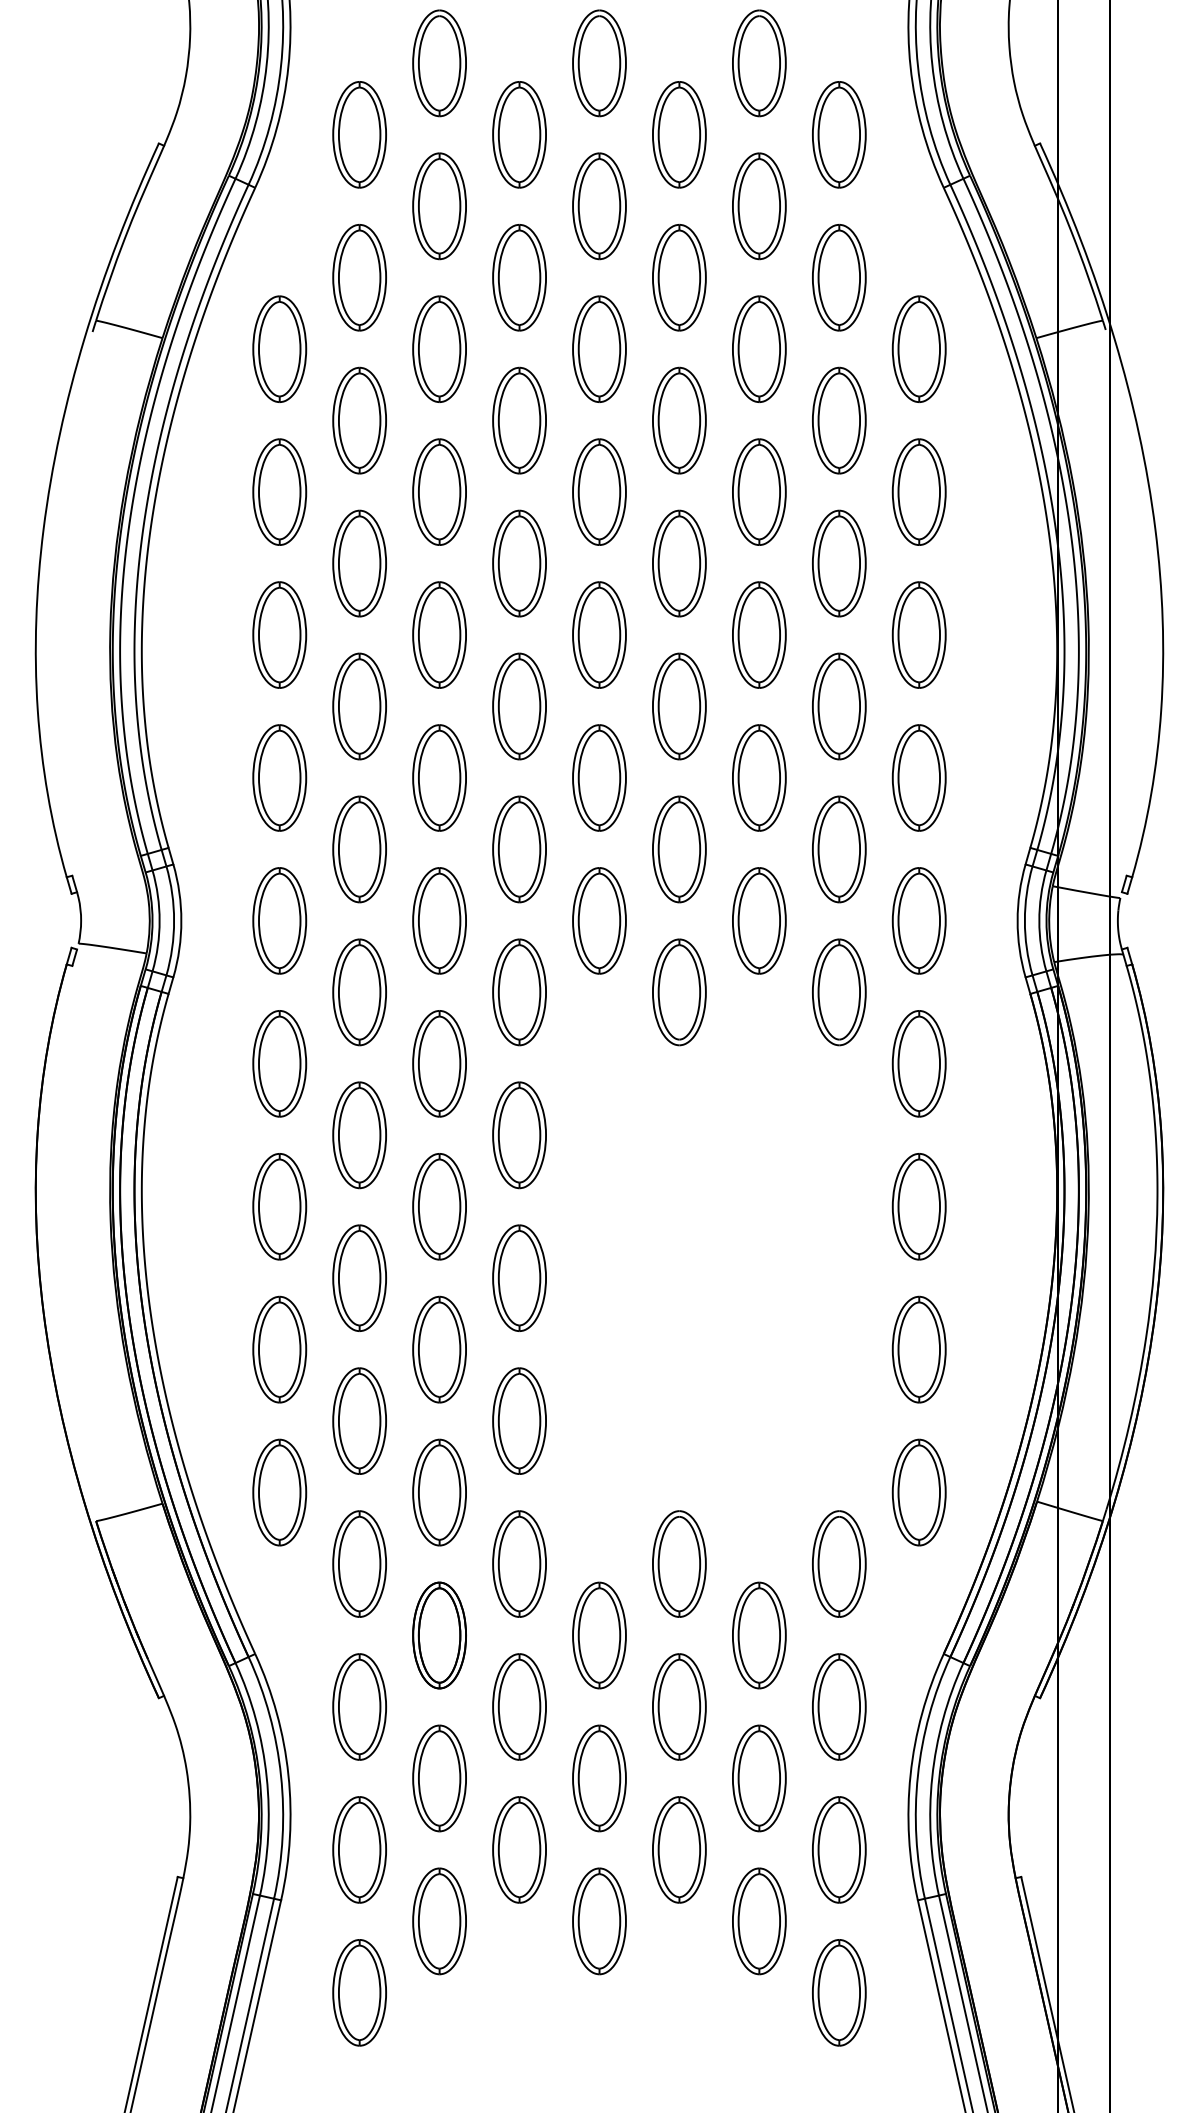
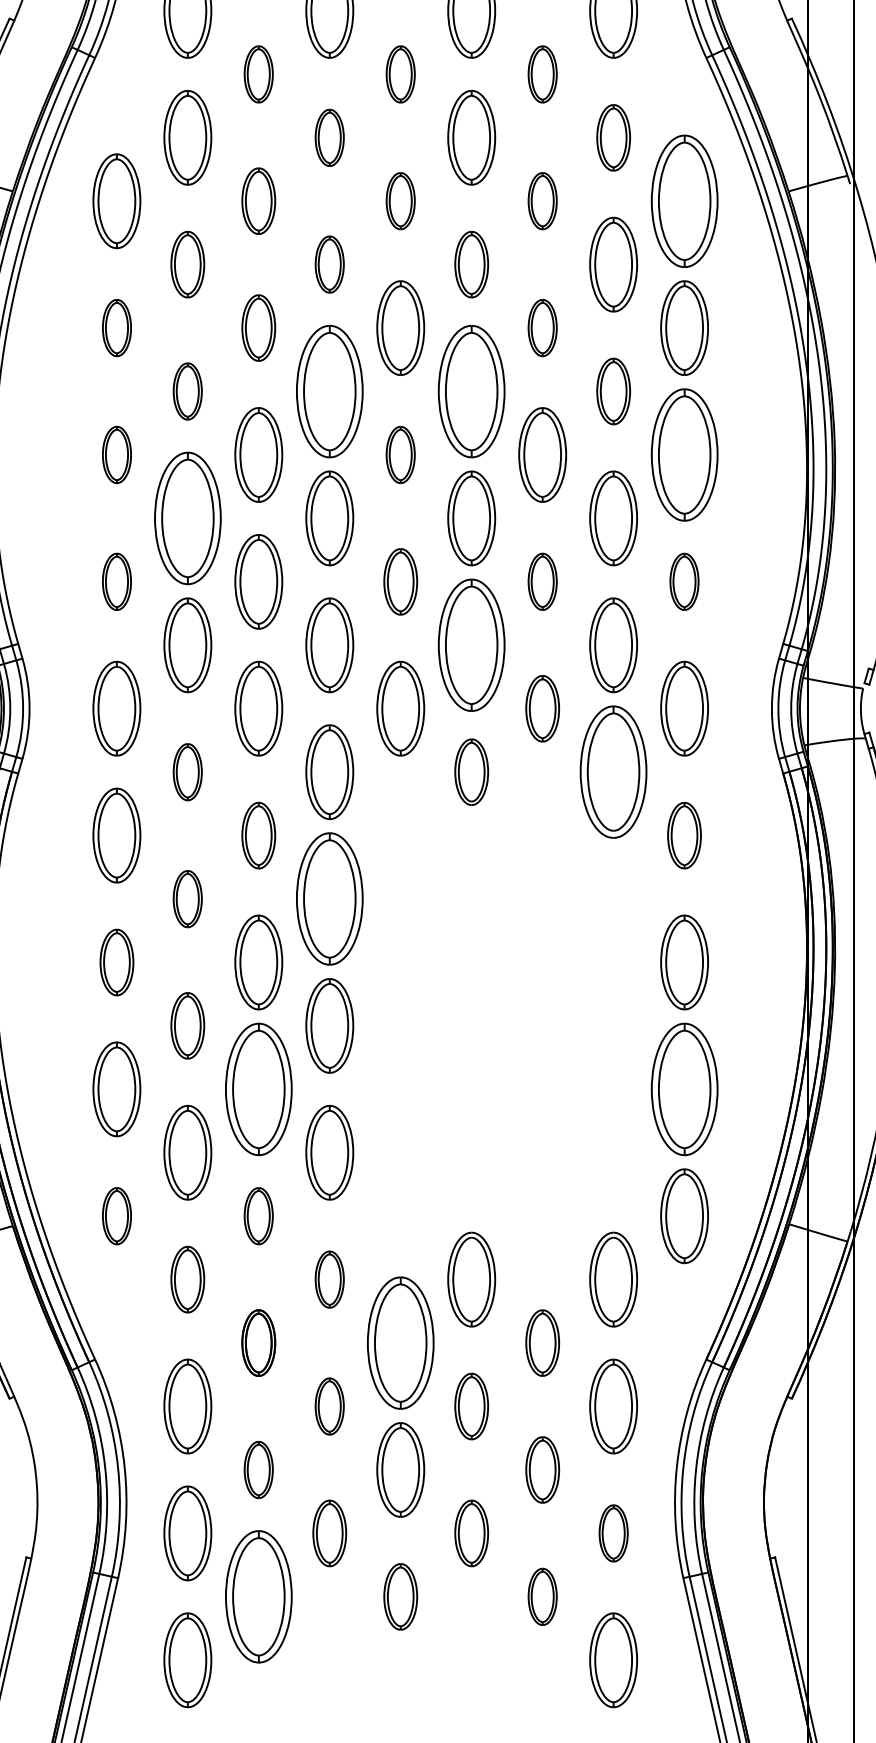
part: (439, 206) -> (258, 74), size x0.6
part: (599, 206) -> (400, 74), size x0.6
part: (759, 206) -> (542, 74), size x0.6
part: (519, 277) -> (329, 137), size x0.6
part: (839, 277) -> (613, 137), size x0.7
part: (439, 348) -> (258, 200), size x0.7
part: (599, 348) -> (400, 200), size x0.6
part: (759, 348) -> (542, 200), size x0.6
part: (918, 348) -> (683, 200), size x1.4
part: (359, 420) -> (187, 264), size x0.7
part: (519, 420) -> (329, 264), size x0.6
part: (679, 420) -> (471, 264), size x0.7
part: (279, 491) -> (116, 327), size x0.6
part: (439, 491) -> (258, 327), size x0.7
part: (759, 491) -> (542, 327), size x0.6
part: (359, 563) -> (187, 391), size x0.6
part: (519, 563) -> (329, 391), size x1.4
part: (679, 563) -> (471, 391), size x1.4
part: (839, 563) -> (613, 391), size x0.7
part: (279, 634) -> (116, 454), size x0.6
part: (599, 634) -> (400, 454), size x0.6
part: (918, 634) -> (683, 454), size x1.4
part: (359, 706) -> (187, 518), size x1.4
part: (279, 777) -> (116, 581), size x0.6
part: (599, 777) -> (400, 581), size x0.7
part: (759, 777) -> (542, 581), size x0.6
part: (918, 777) -> (683, 581), size x0.6
part: (679, 849) -> (471, 645), size x1.4
part: (759, 920) -> (542, 708), size x0.7
part: (359, 992) -> (187, 772), size x0.6
part: (679, 992) -> (471, 772), size x0.7
part: (839, 992) -> (613, 772), size x1.4
part: (439, 1063) -> (258, 835), size x0.7
part: (918, 1063) -> (683, 835), size x0.7
part: (359, 1135) -> (187, 899), size x0.6
part: (519, 1135) -> (329, 899), size x1.4
part: (279, 1206) -> (116, 962), size x0.7
part: (359, 1277) -> (187, 1025), size x0.7
part: (439, 1349) -> (258, 1089), size x1.4
part: (918, 1349) -> (683, 1089), size x1.4
part: (279, 1492) -> (116, 1216), size x0.6
part: (439, 1492) -> (258, 1216), size x0.6
part: (359, 1563) -> (187, 1279), size x0.7
part: (519, 1563) -> (329, 1279), size x0.6
part: (439, 1635) -> (258, 1343), size x0.7
part: (599, 1635) -> (400, 1343), size x1.4
part: (759, 1635) -> (542, 1343), size x0.7
part: (519, 1706) -> (329, 1406), size x0.6
part: (679, 1706) -> (471, 1406), size x0.7
part: (439, 1778) -> (258, 1470), size x0.6
part: (759, 1778) -> (542, 1470), size x0.7
part: (519, 1849) -> (329, 1533), size x0.7
part: (679, 1849) -> (471, 1533), size x0.7
part: (839, 1849) -> (613, 1533), size x0.6
part: (439, 1921) -> (258, 1596), size x1.4
part: (599, 1921) -> (400, 1596), size x0.7
part: (759, 1921) -> (542, 1596), size x0.6

